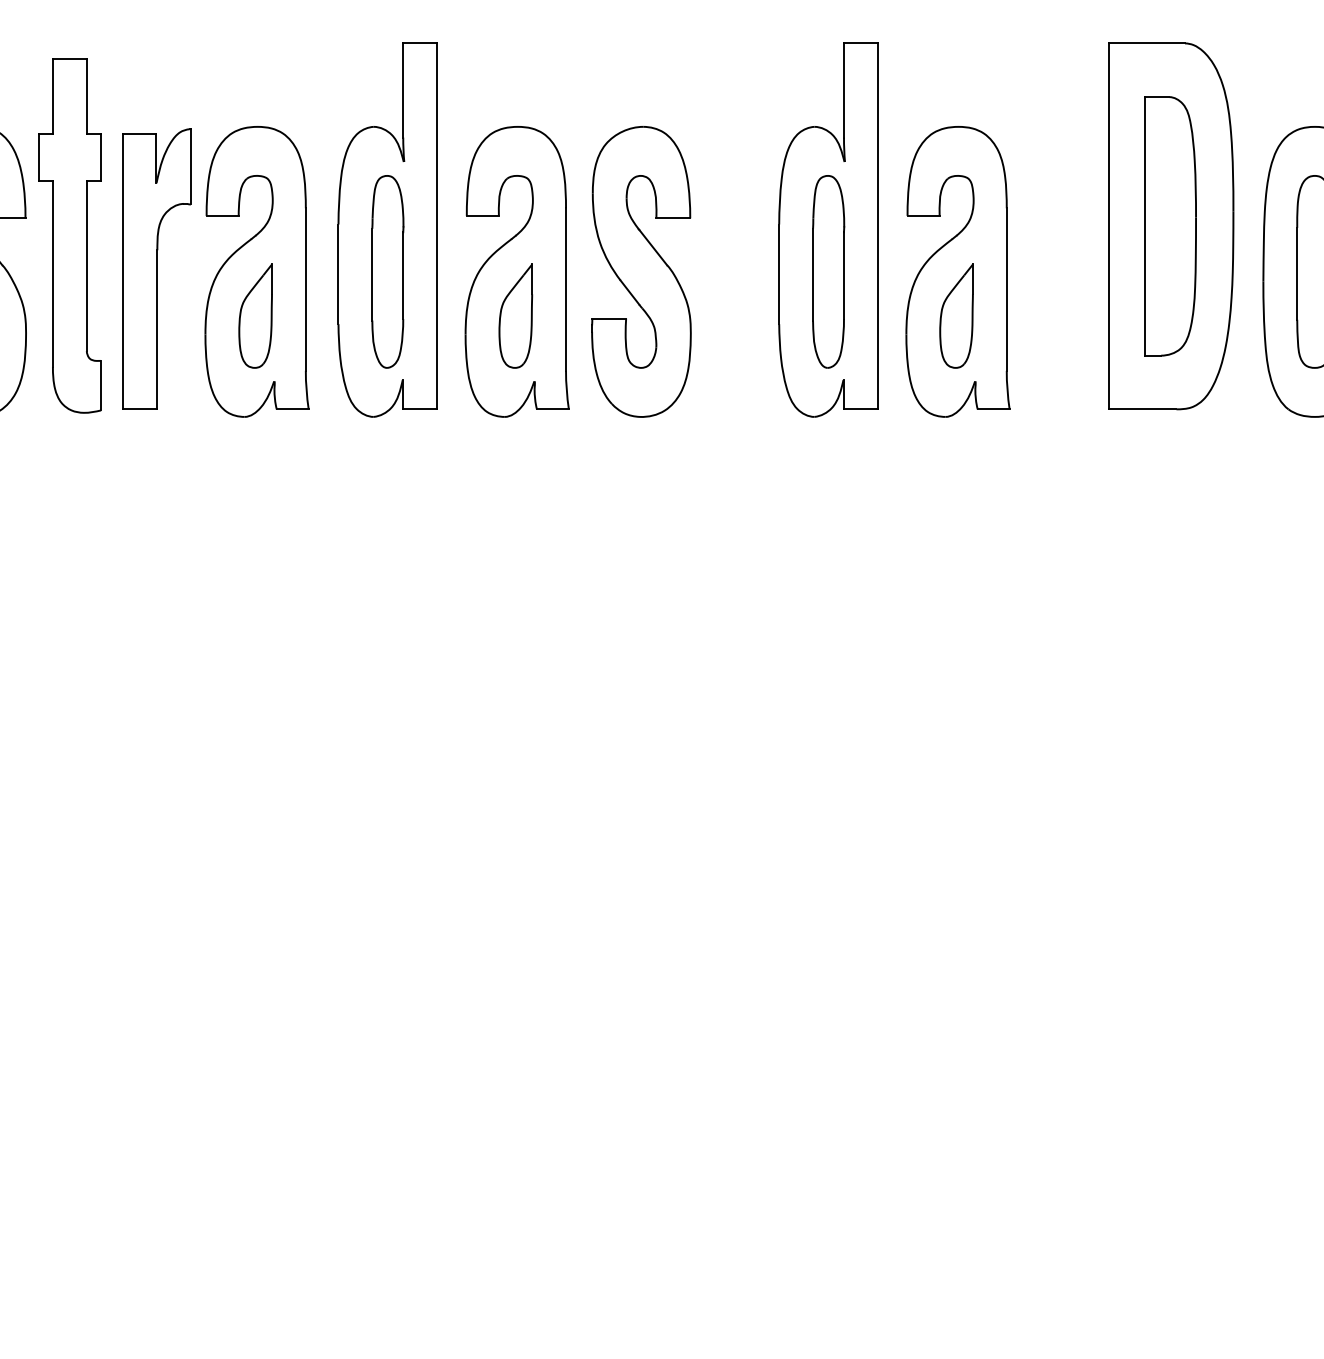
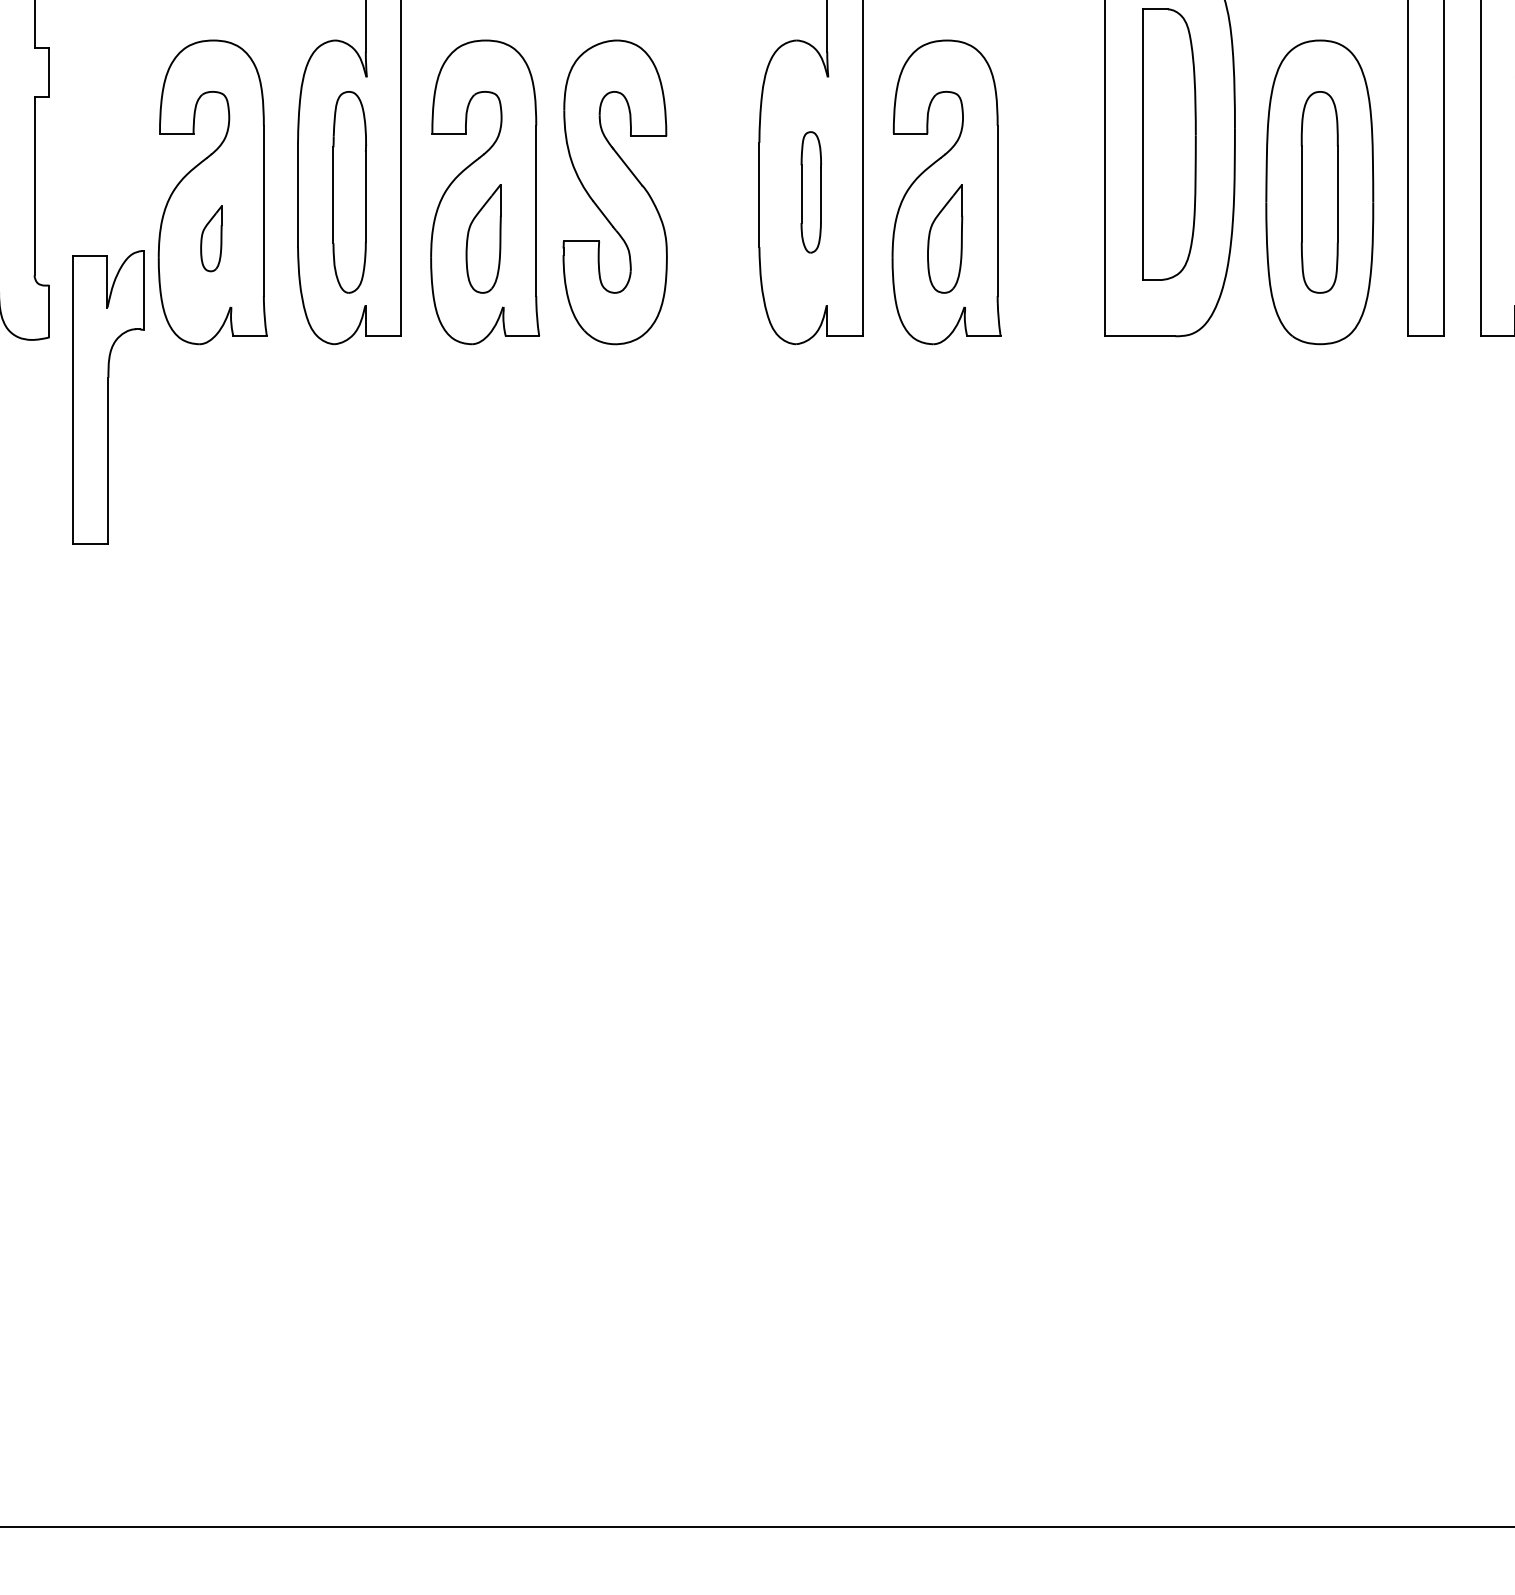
part: (157, 269) -> (108, 397), moved
part: (828, 272) -> (811, 192), size x0.6
part: (255, 315) -> (211, 238), size x0.6

